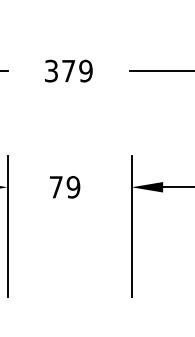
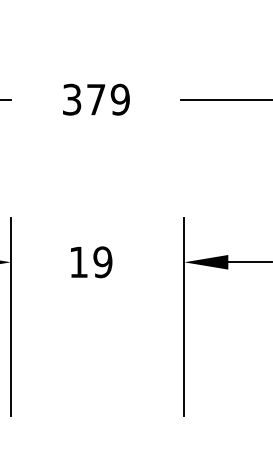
text: (56, 187) -> (79, 262), 79 -> 19

